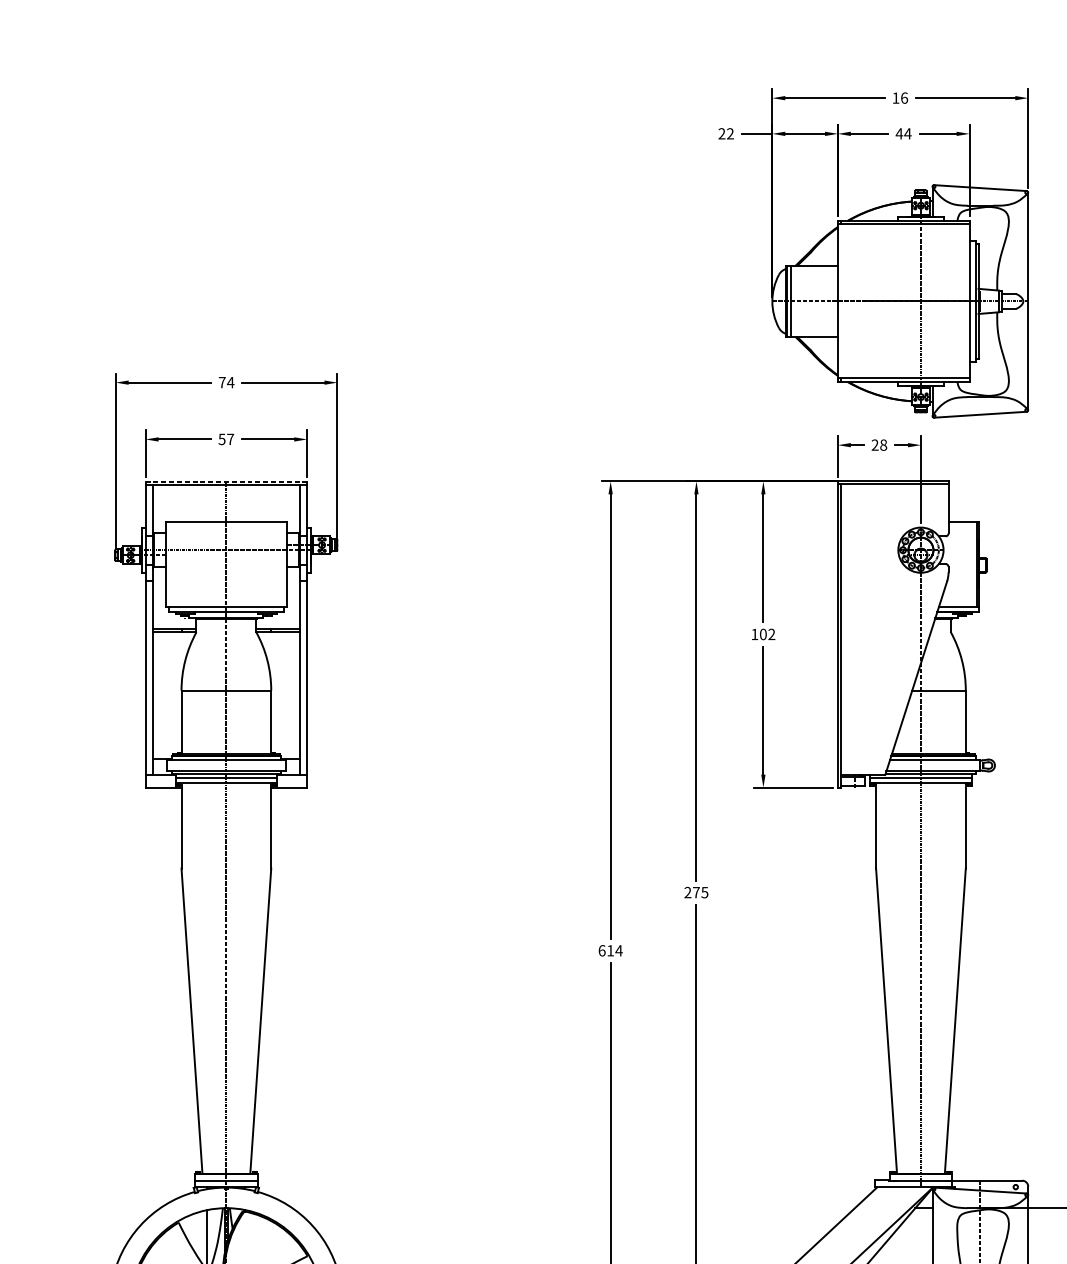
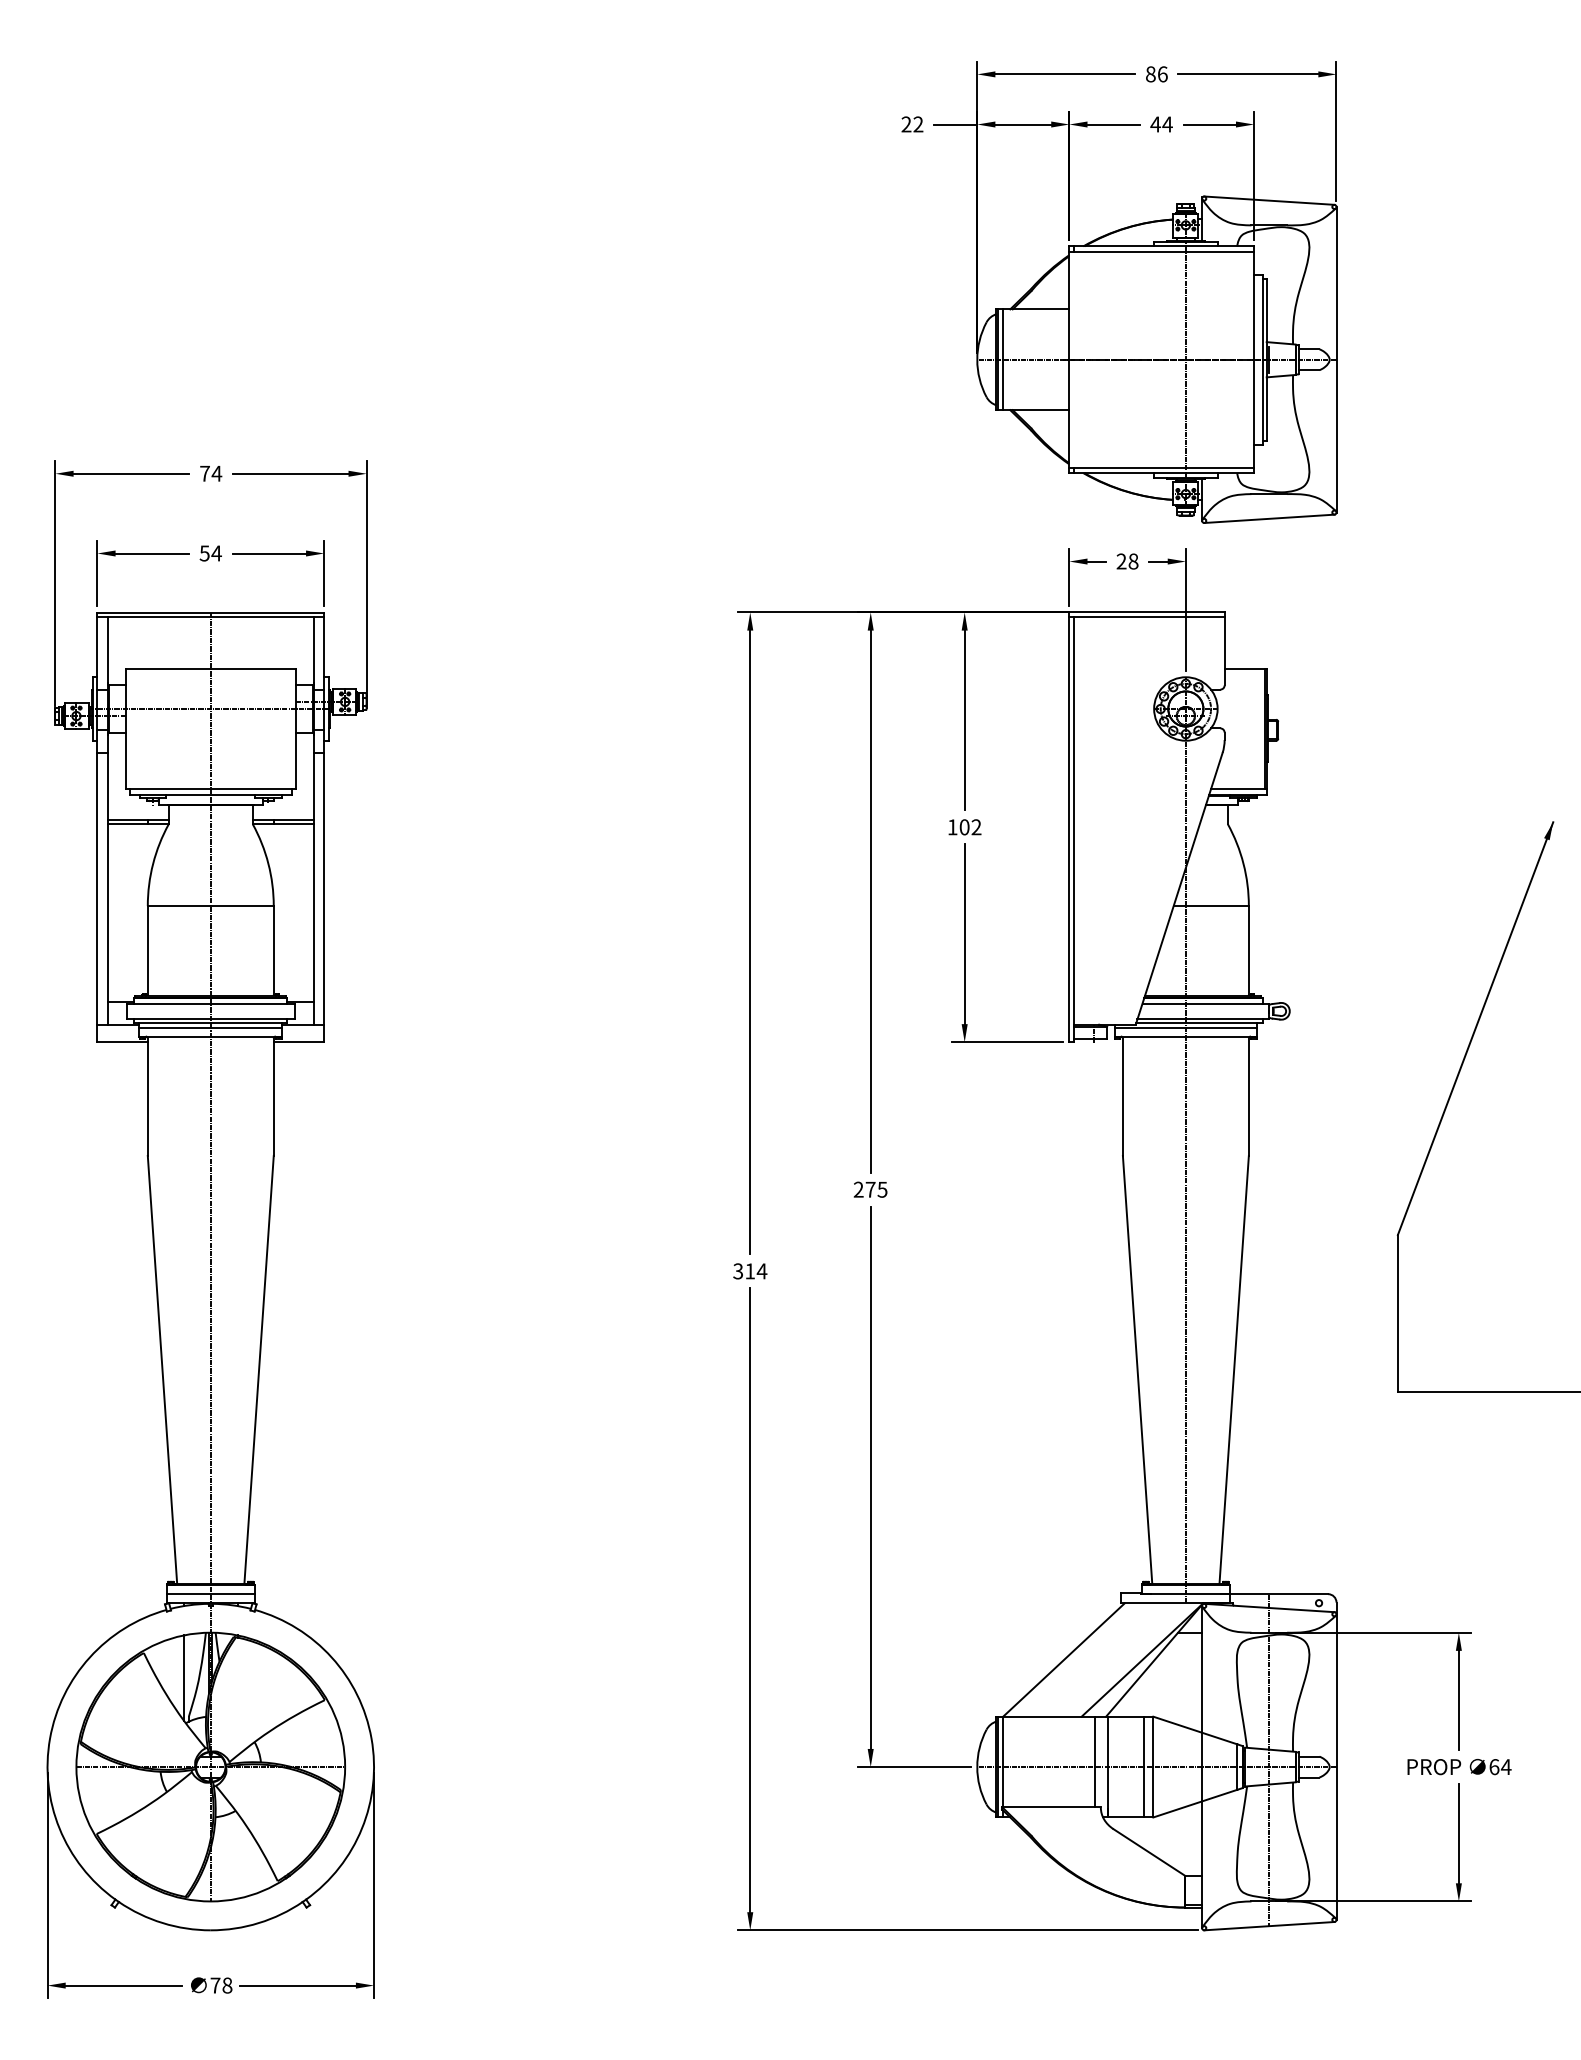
text: (895, 98) -> (1150, 74), 16 -> 86
text: (230, 439) -> (216, 553), 57 -> 54
line: (226, 481) -> (211, 612), dashed -> solid
text: (602, 950) -> (738, 1271), 614 -> 314

